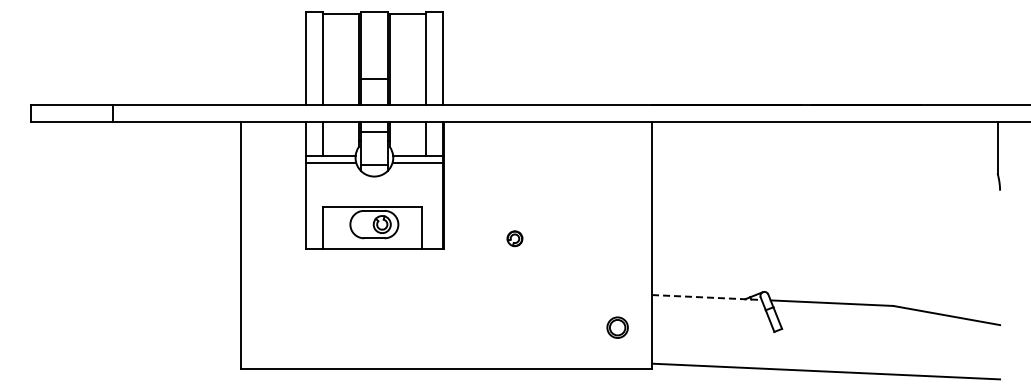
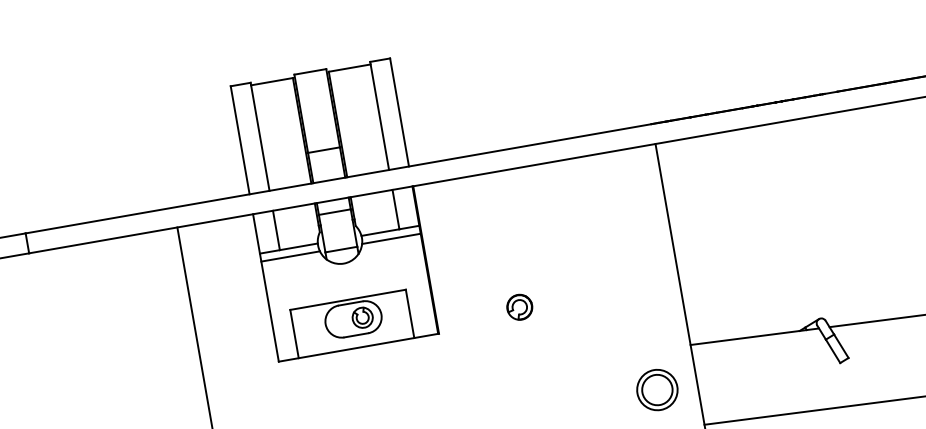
part: (514, 238) -> (519, 307), size x1.43
line: (706, 297) -> (754, 336), dashed -> solid
part: (617, 327) -> (657, 389), size x1.67

